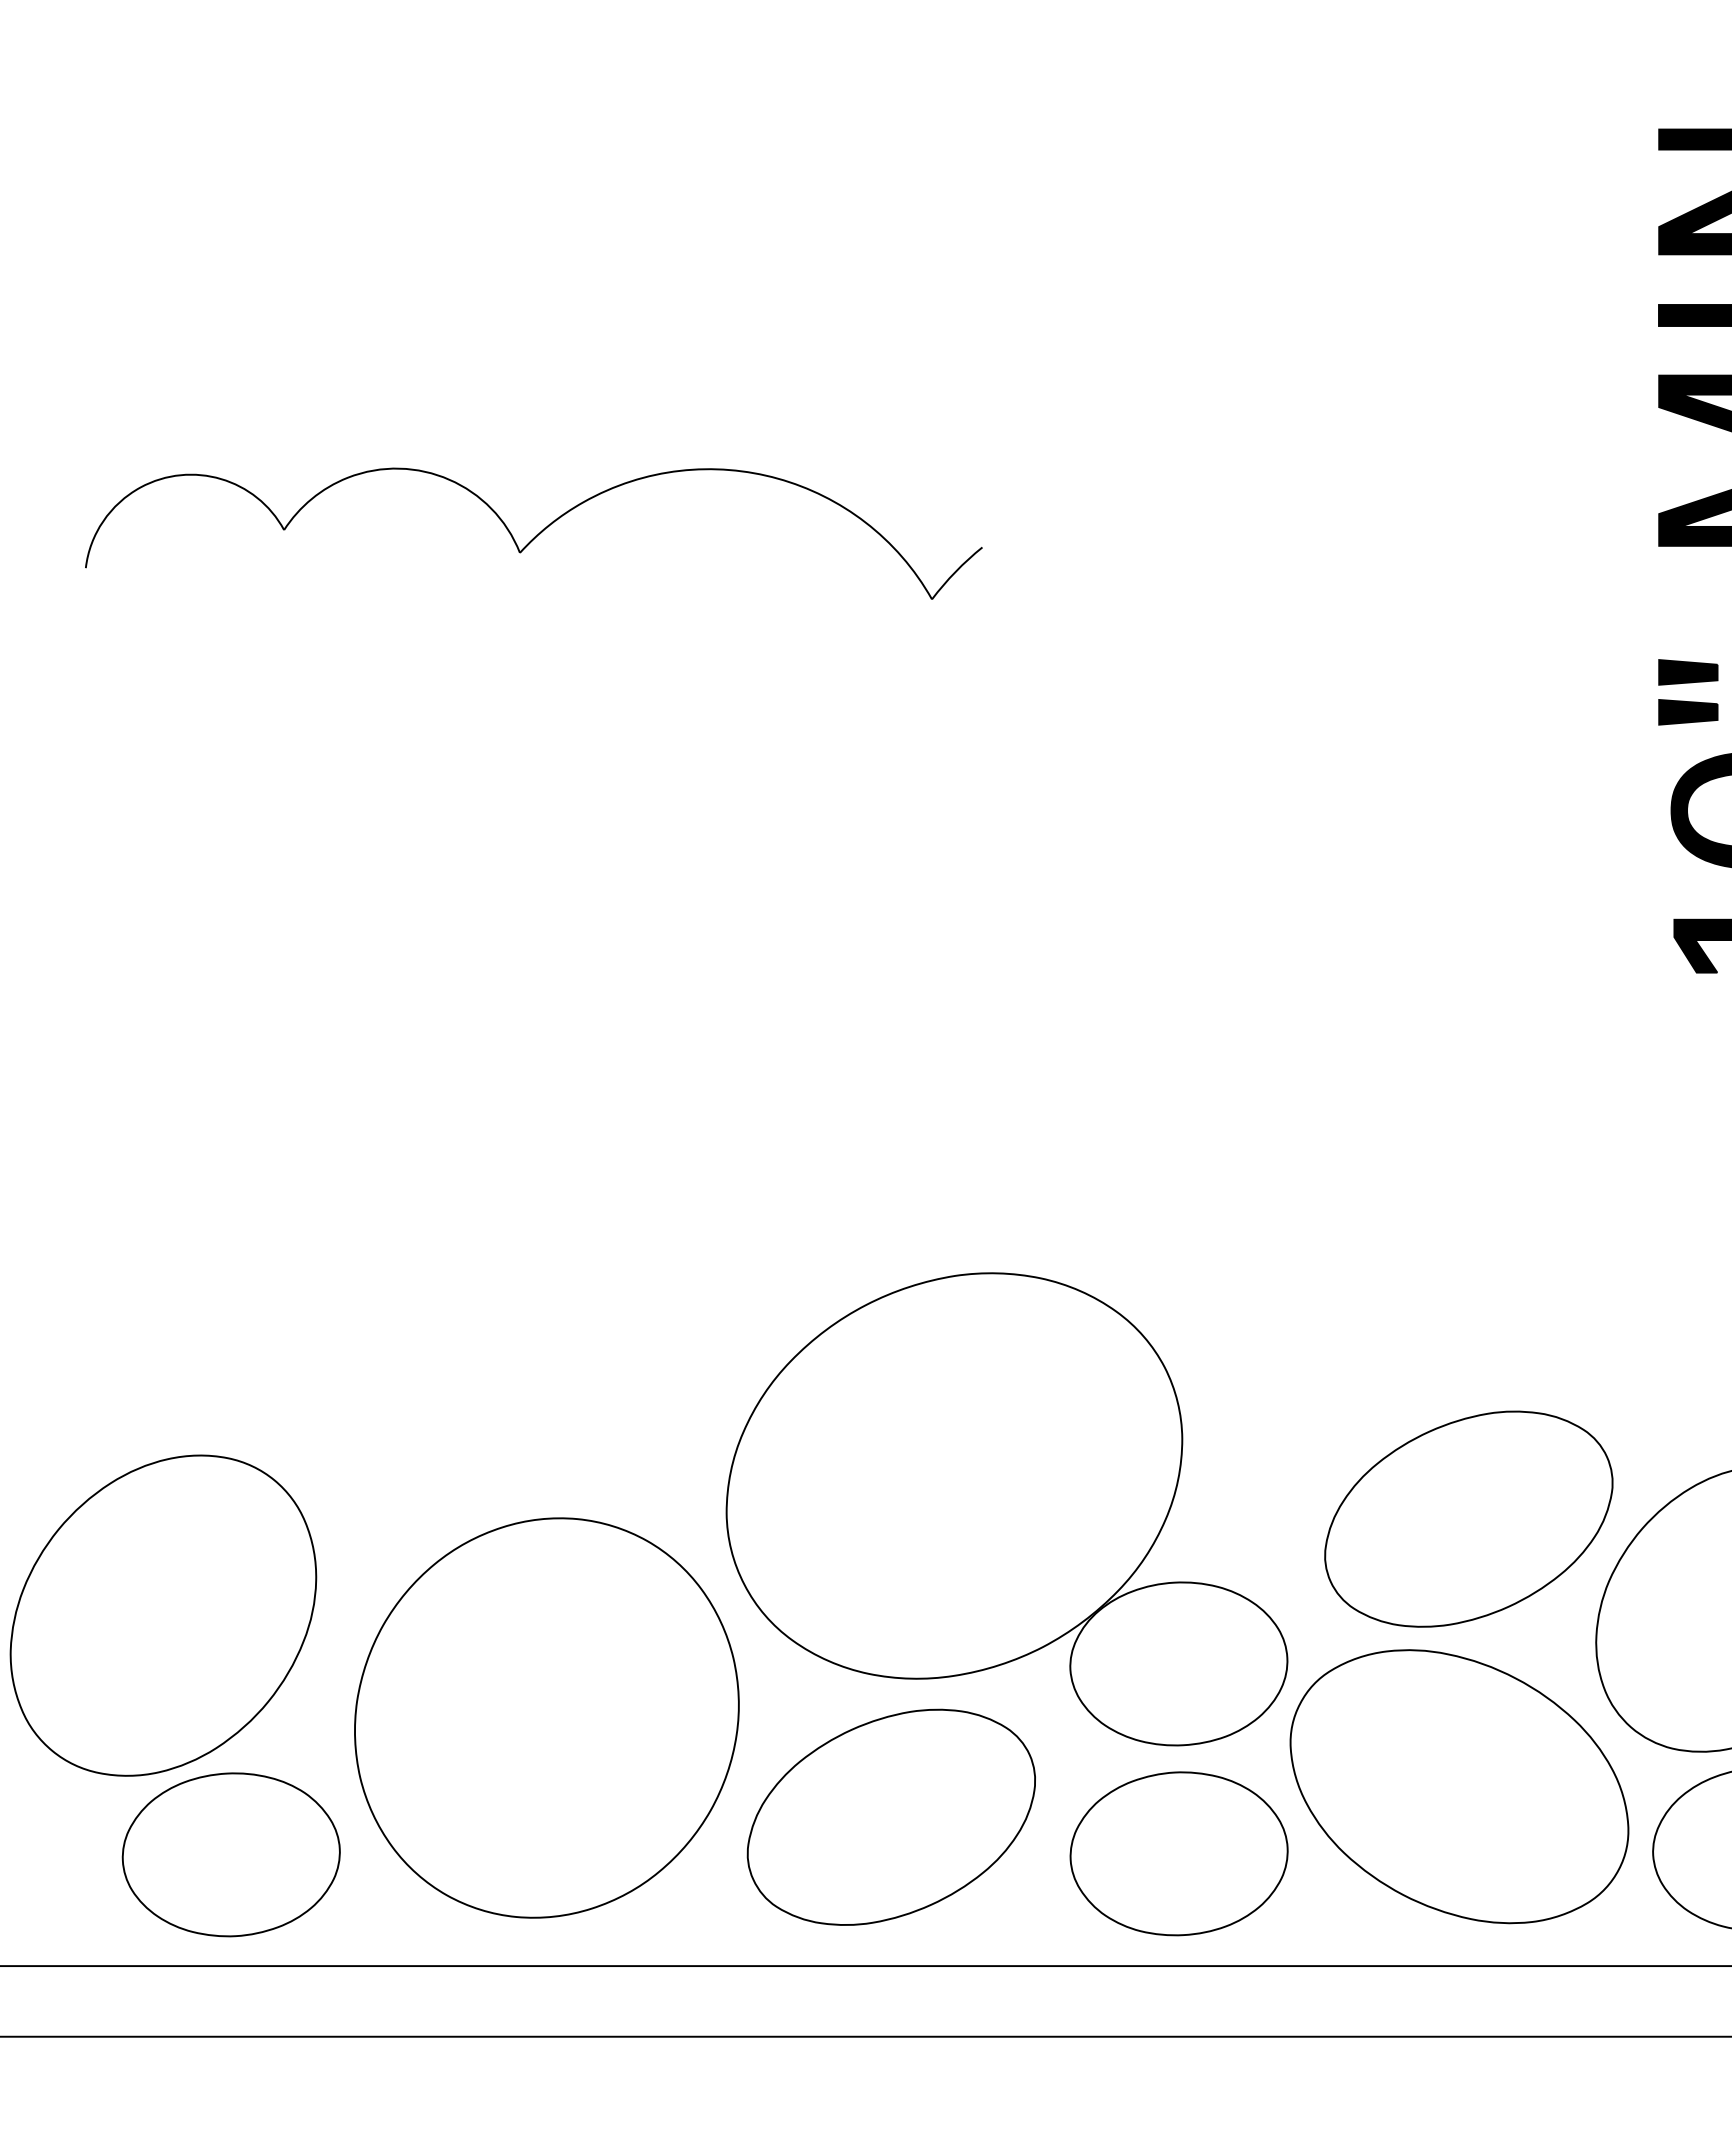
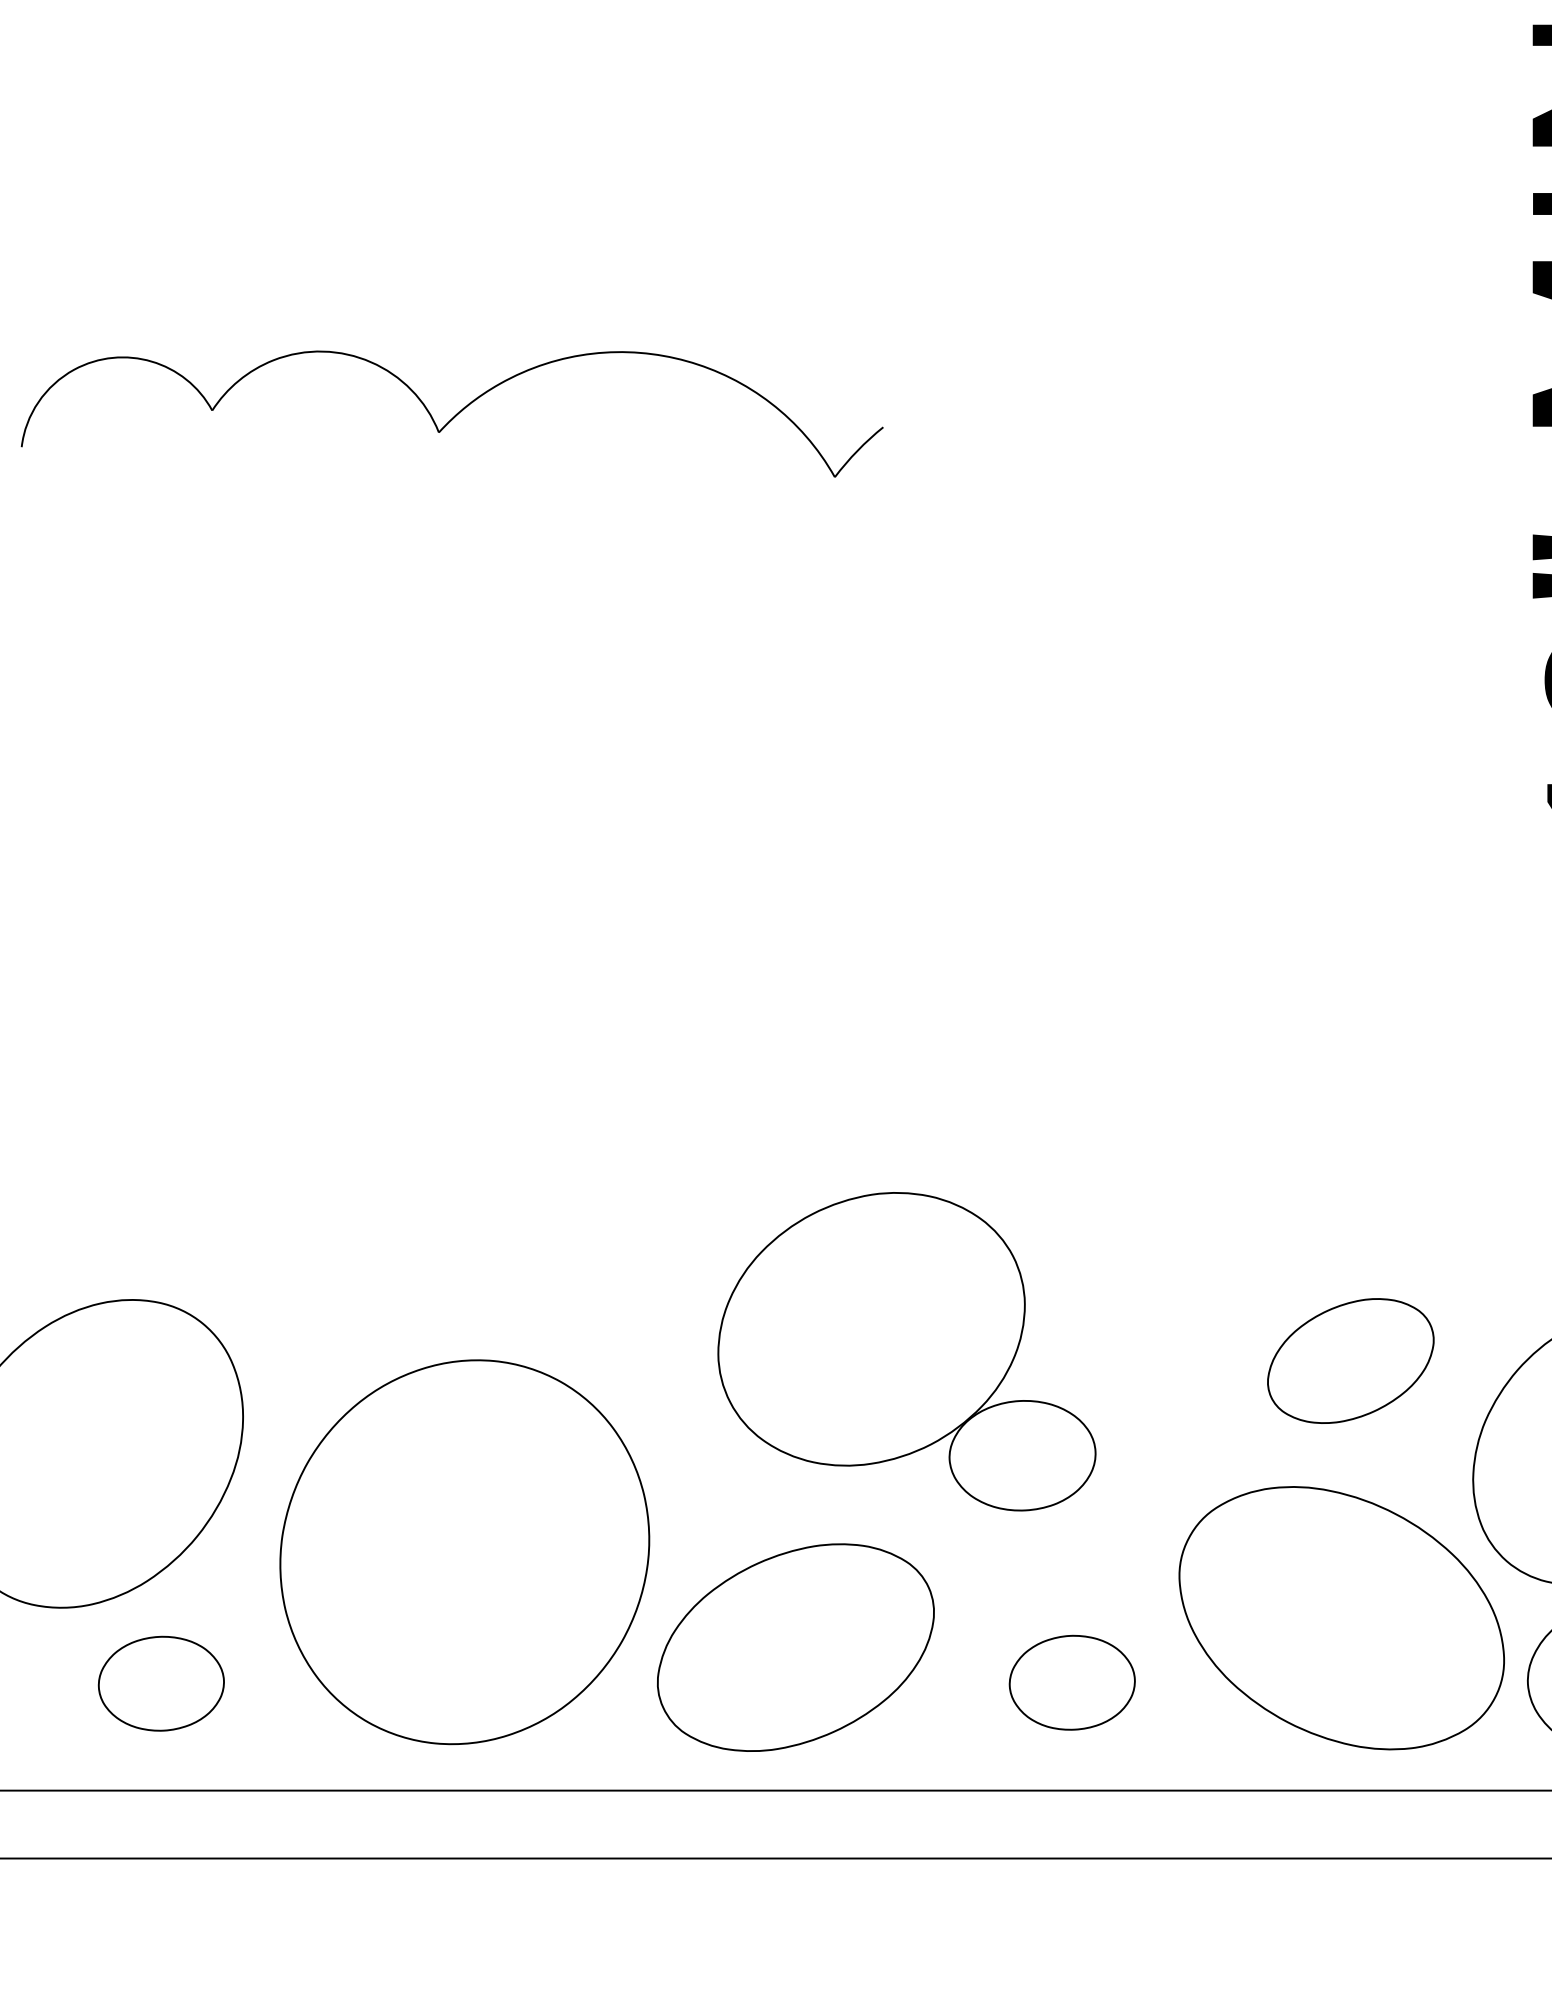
part: (1006, 1509) -> (906, 1351), size x0.7
part: (1468, 1518) -> (1350, 1360), size x0.6
part: (1178, 1853) -> (1071, 1682), size x0.6
part: (230, 1854) -> (160, 1683), size x0.6

